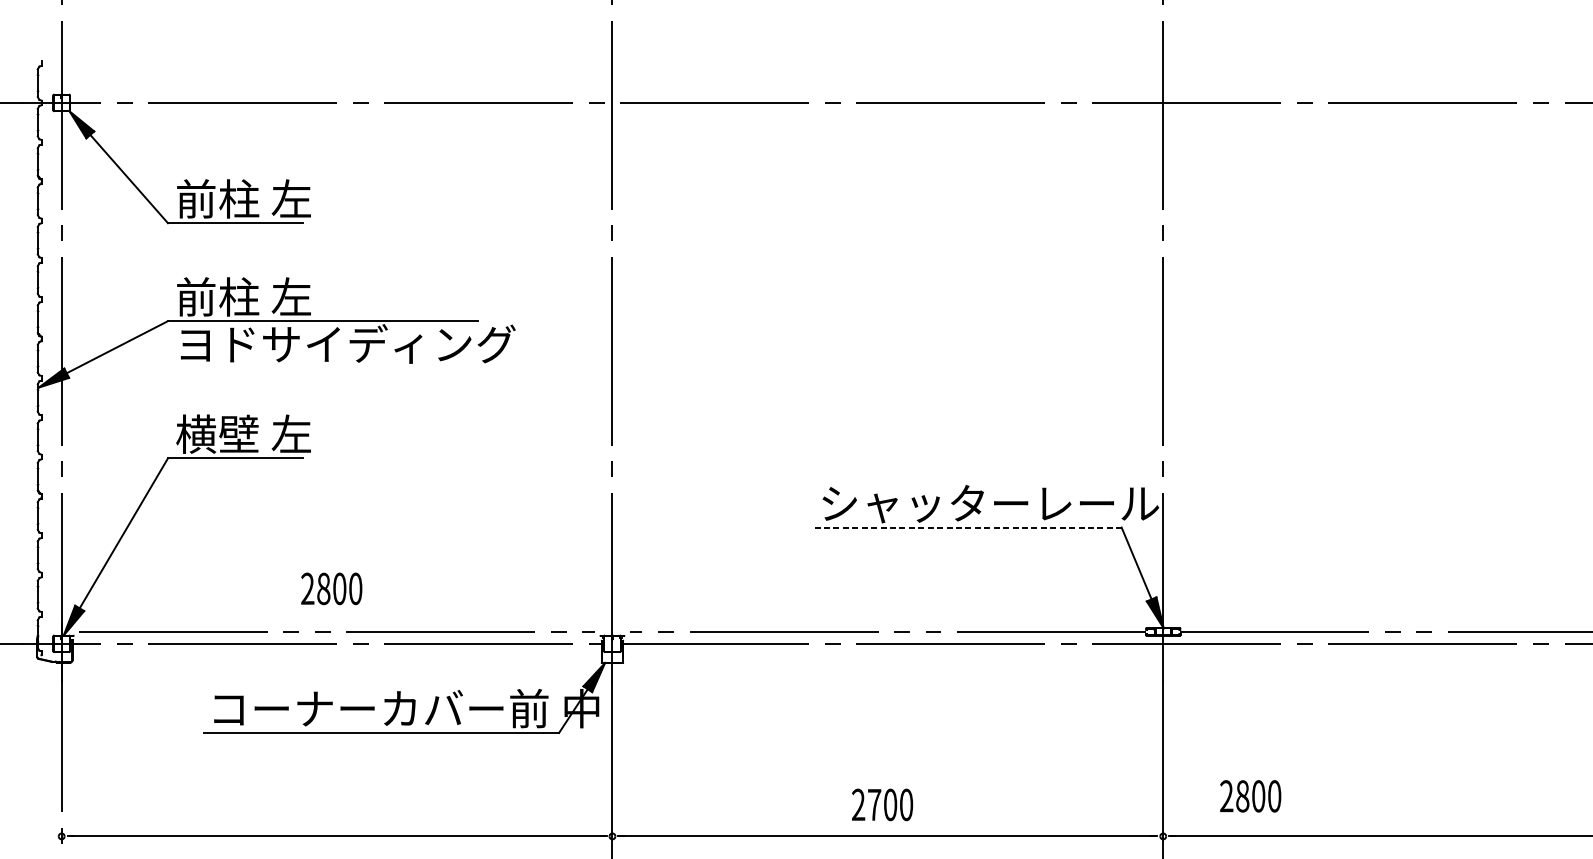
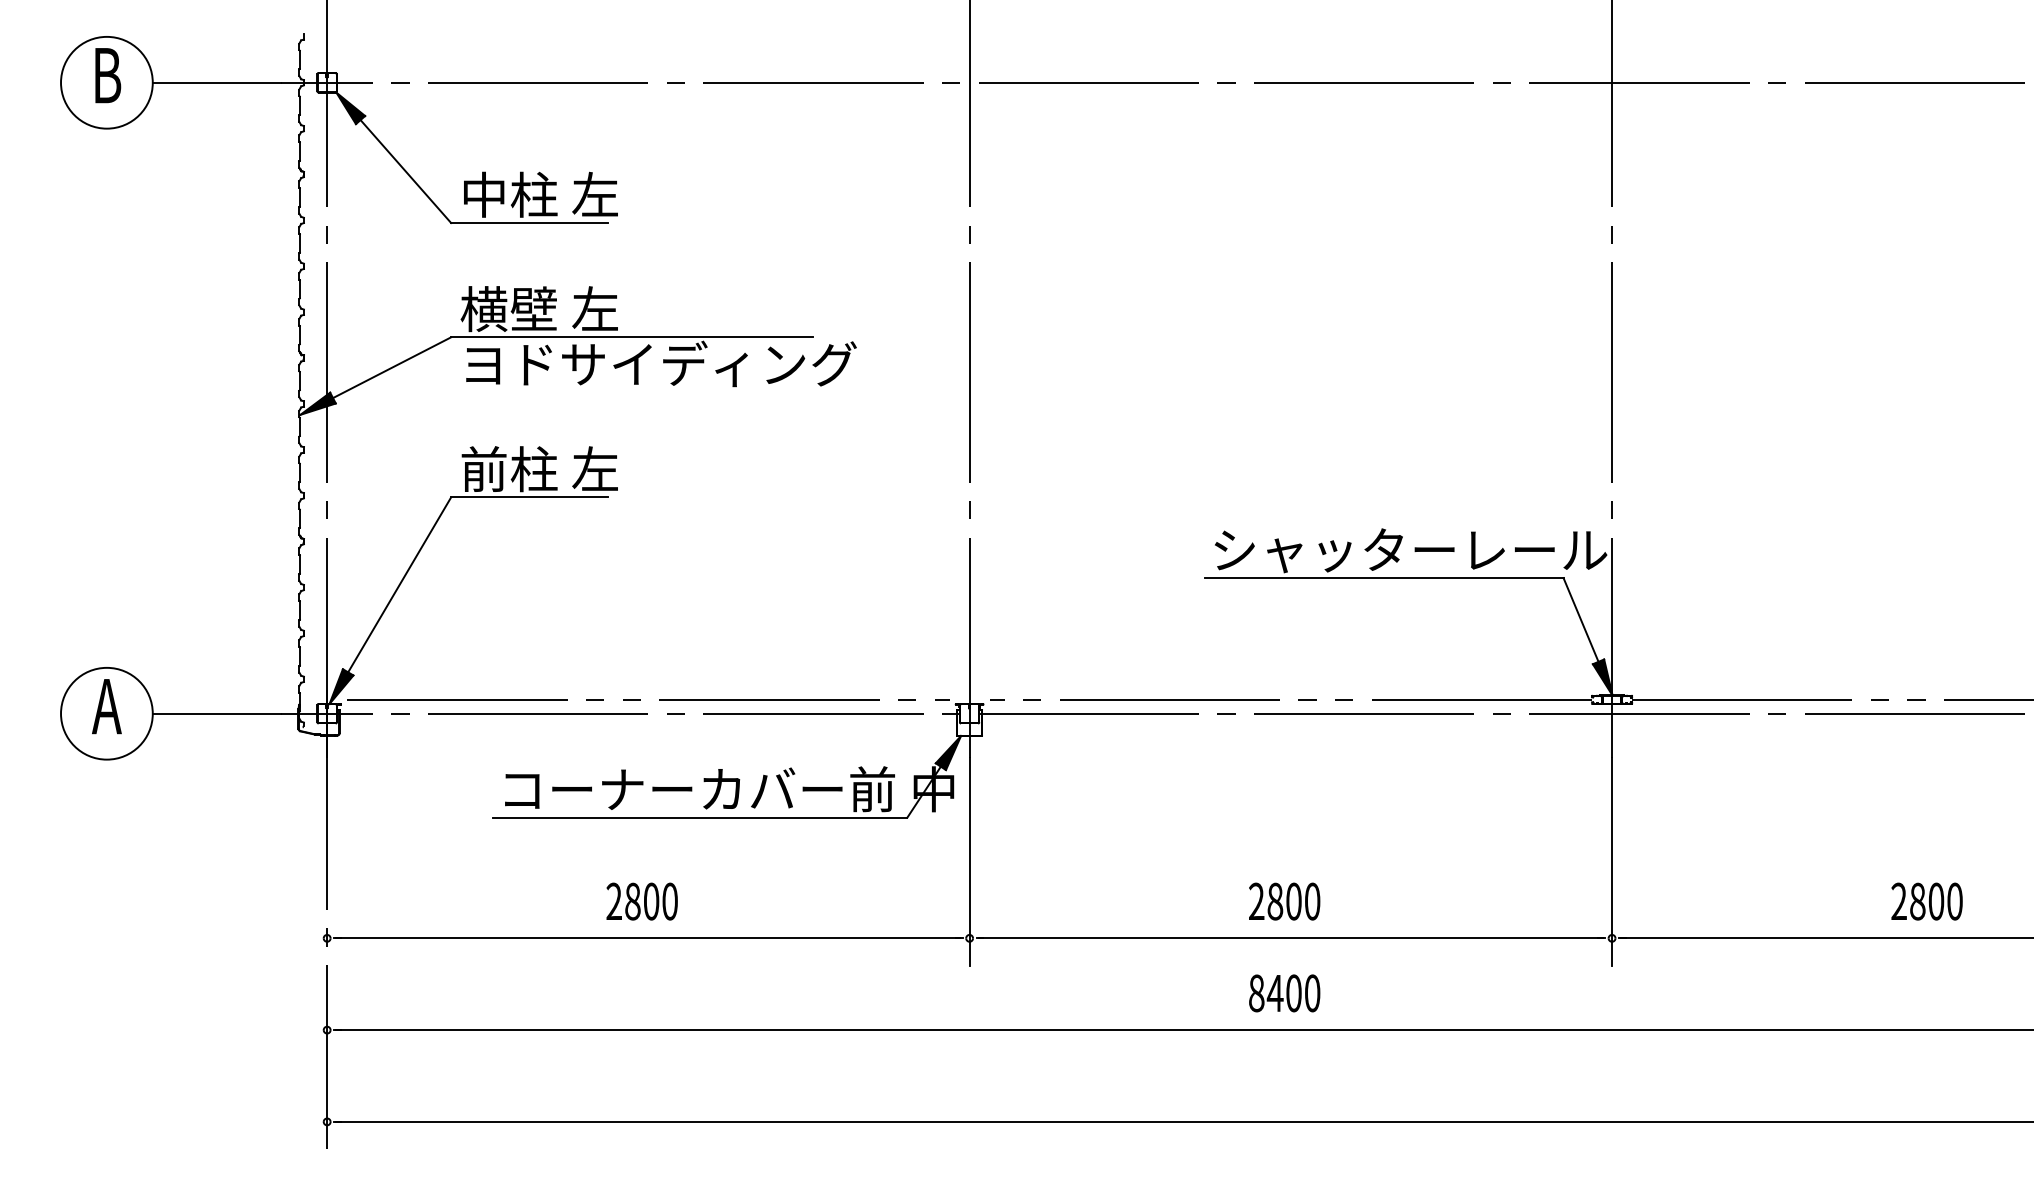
text: (195, 198) -> (483, 194), 前柱 左 -> 中柱 左
text: (217, 297) -> (508, 309), 前柱 左 -> 横壁 左
text: (217, 434) -> (508, 469), 横壁 左 -> 前柱 左
line: (968, 527) -> (1384, 578), dashed -> solid
text: (331, 588) -> (641, 901), moved
text: (1250, 796) -> (1926, 901), moved
text: (874, 804) -> (1275, 901), 2700 -> 2800

